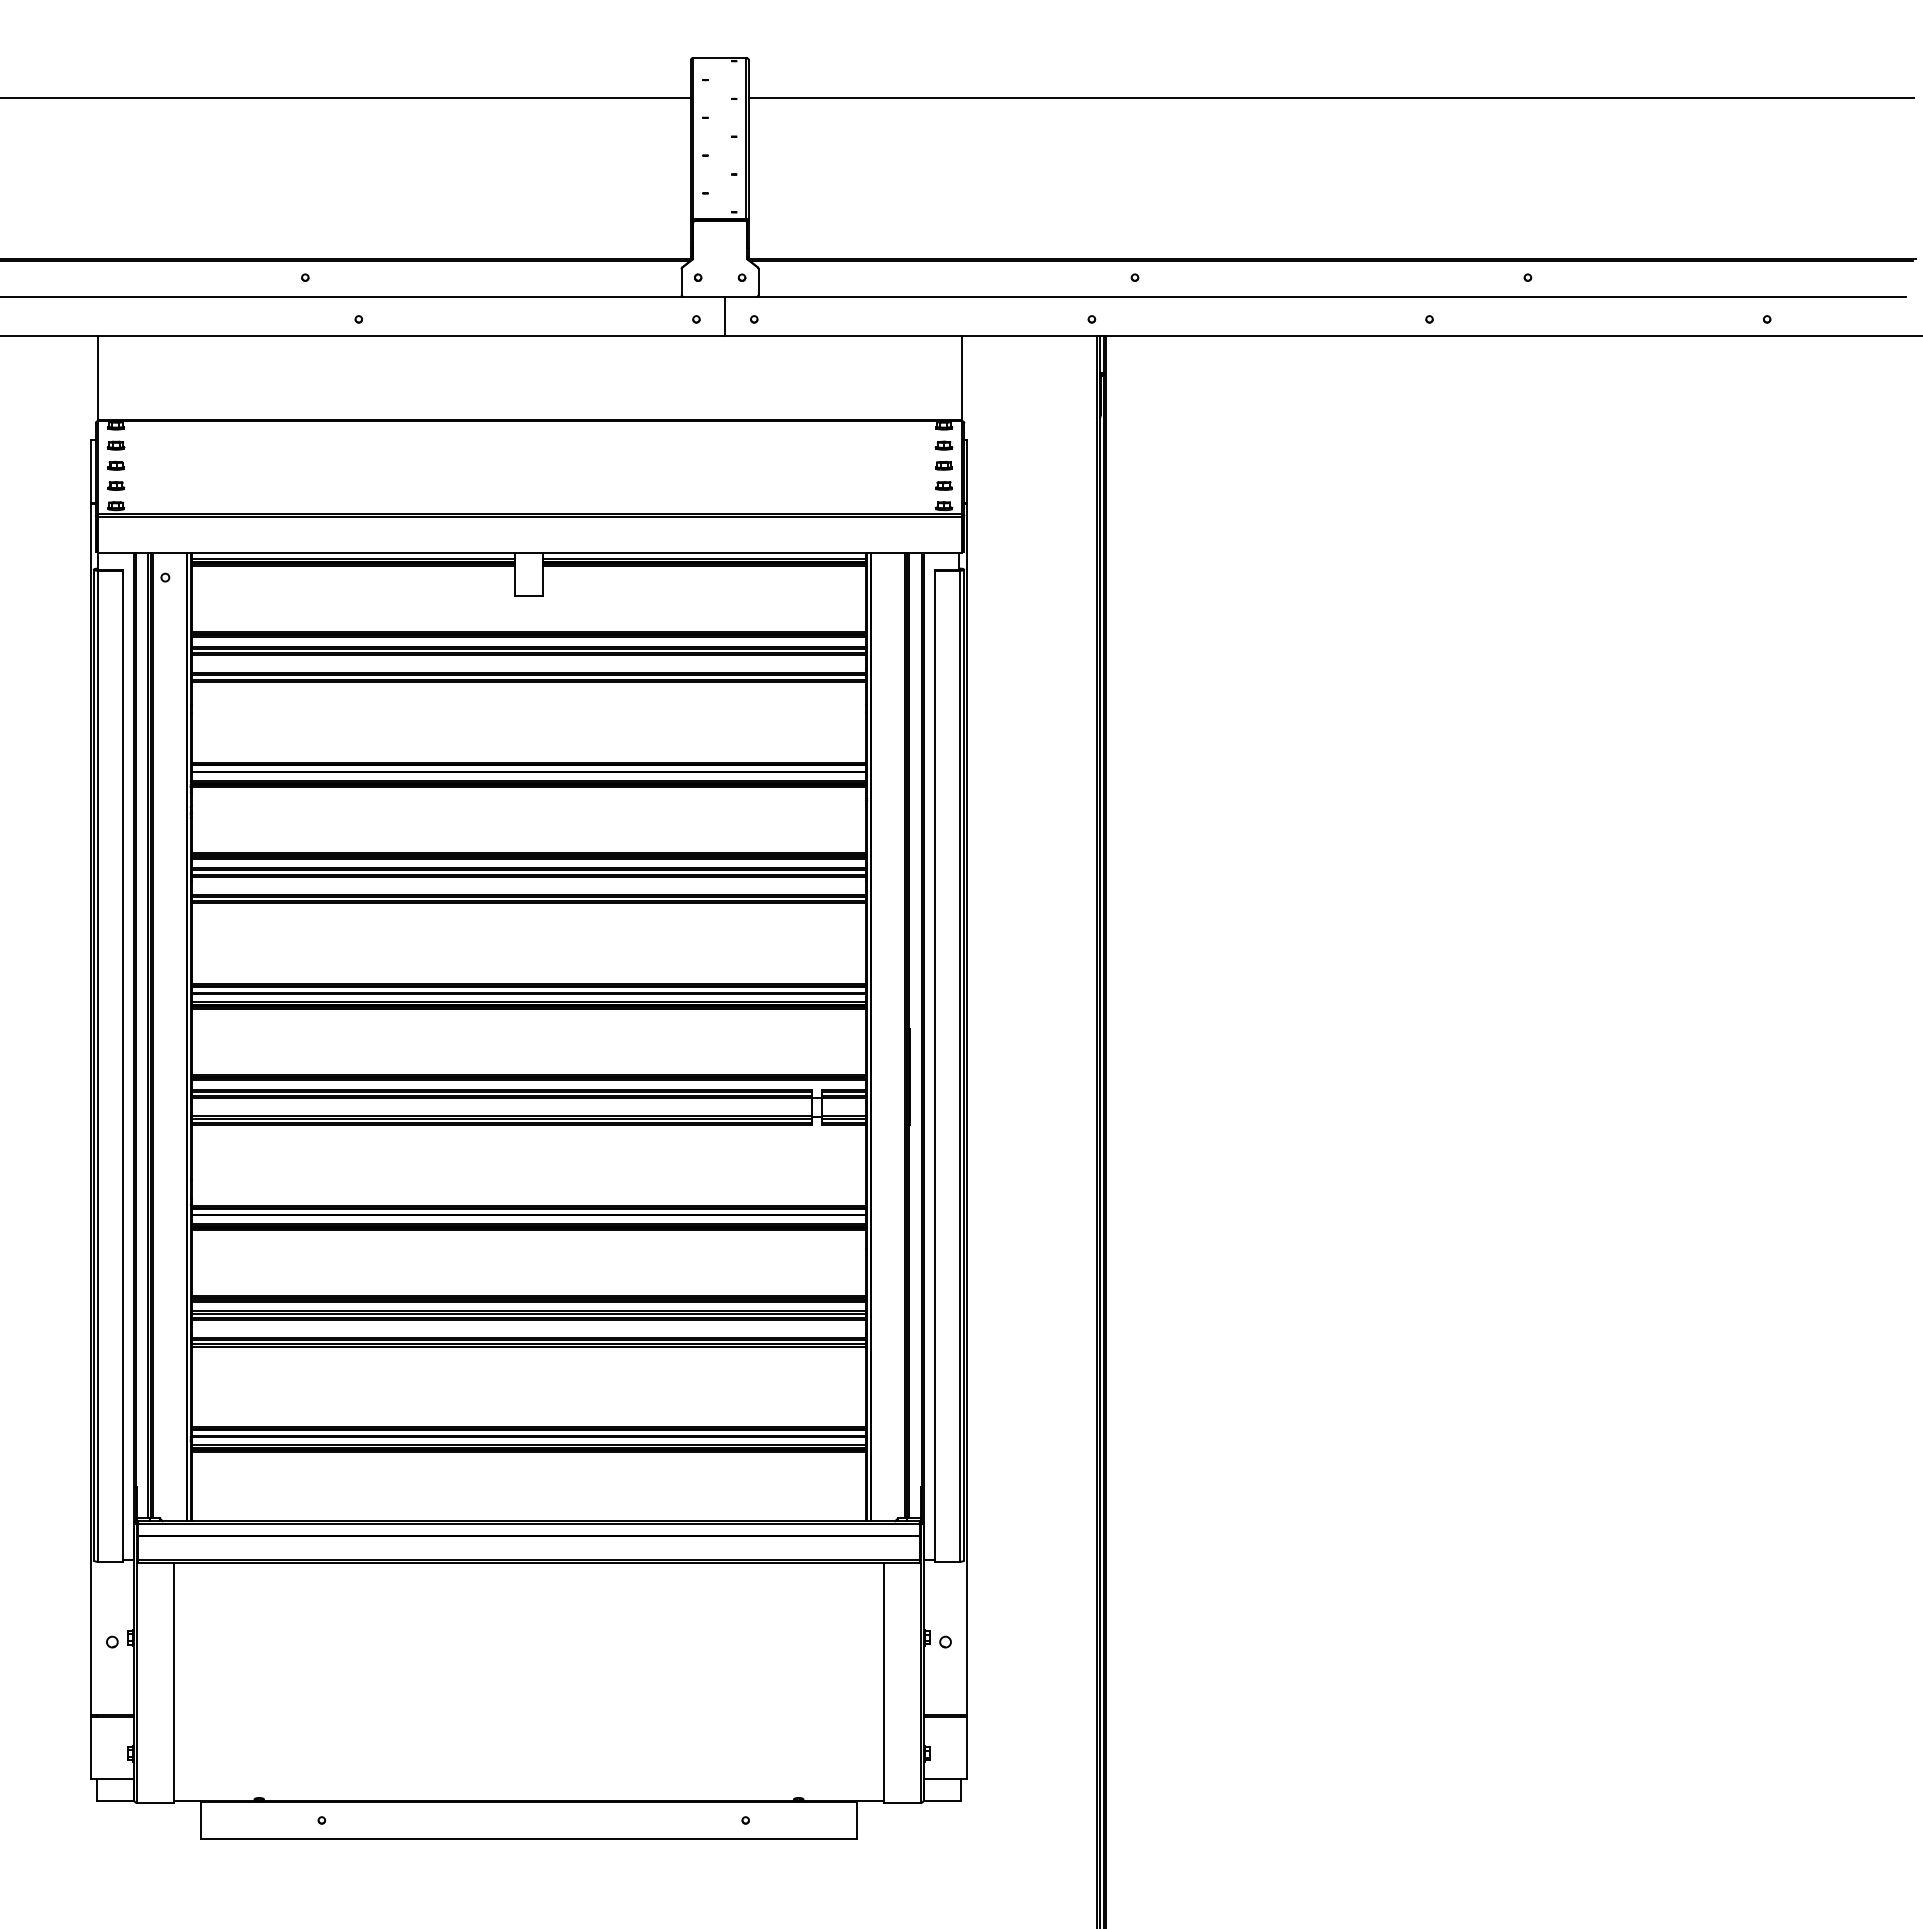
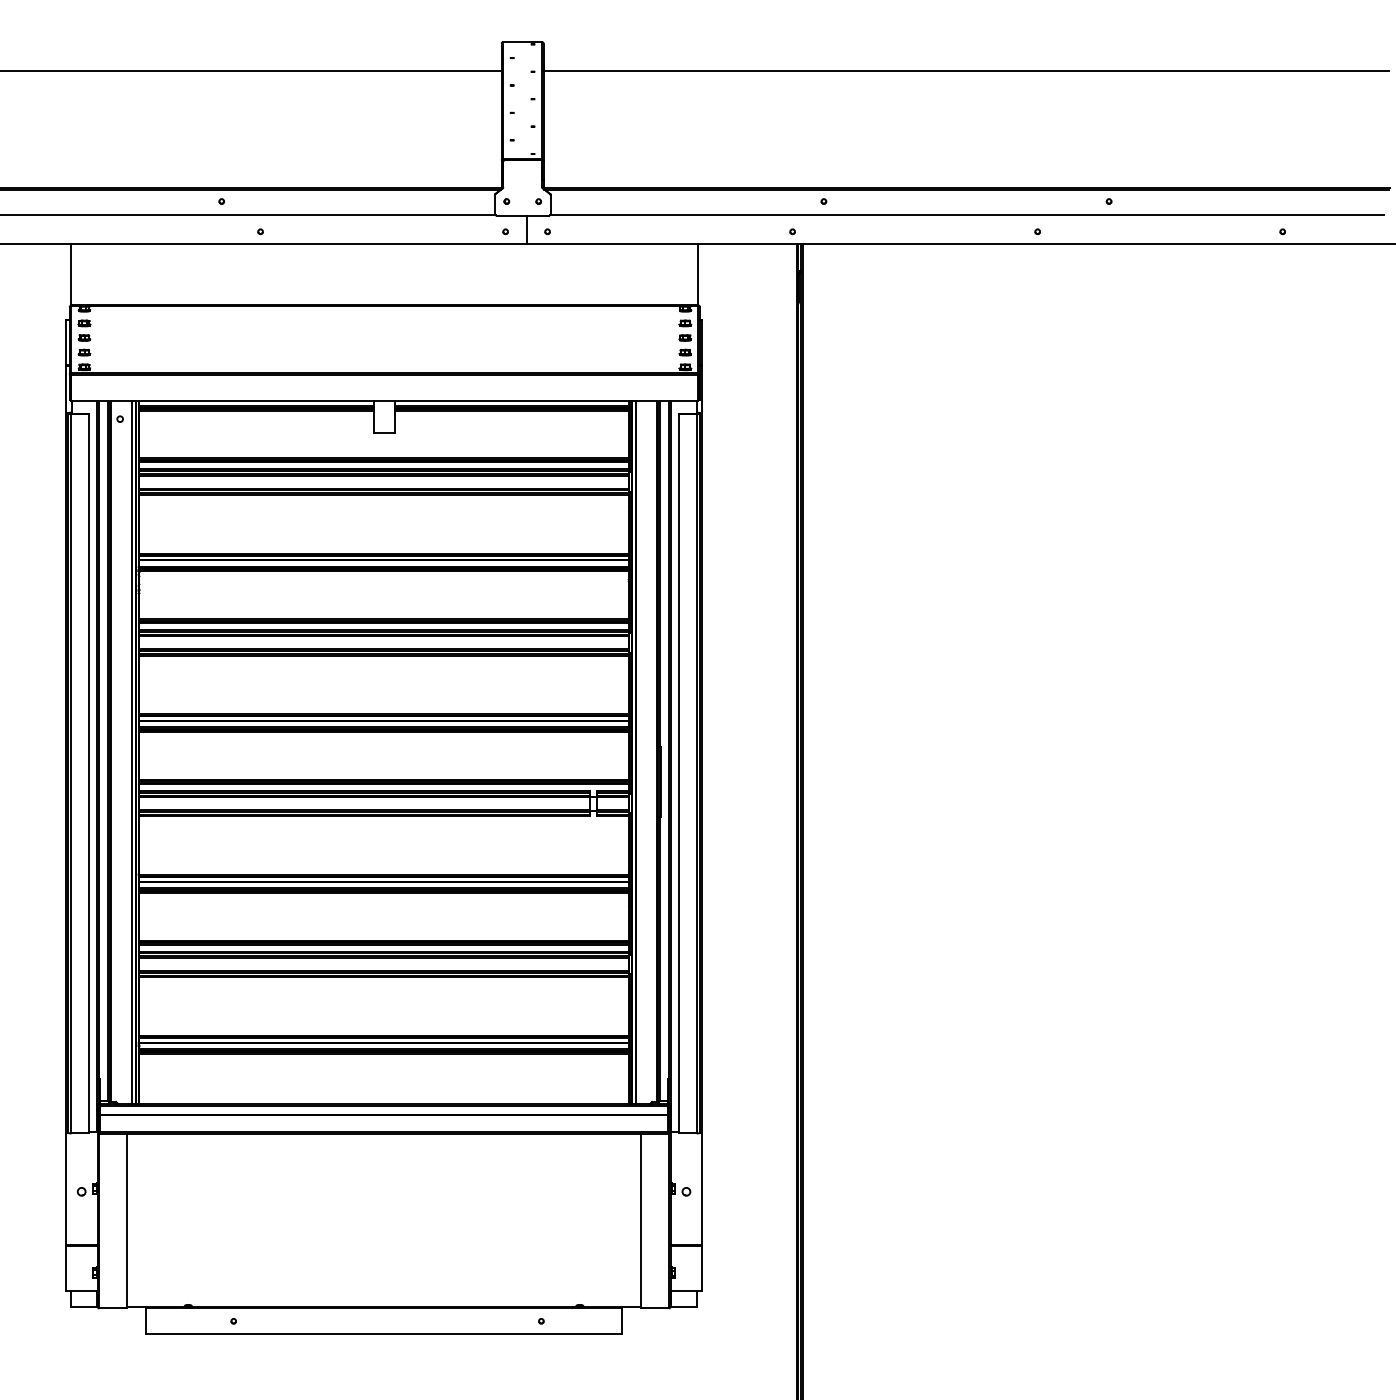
line: (182, 1037) -> (132, 752), added
line: (875, 1037) -> (635, 752), added

